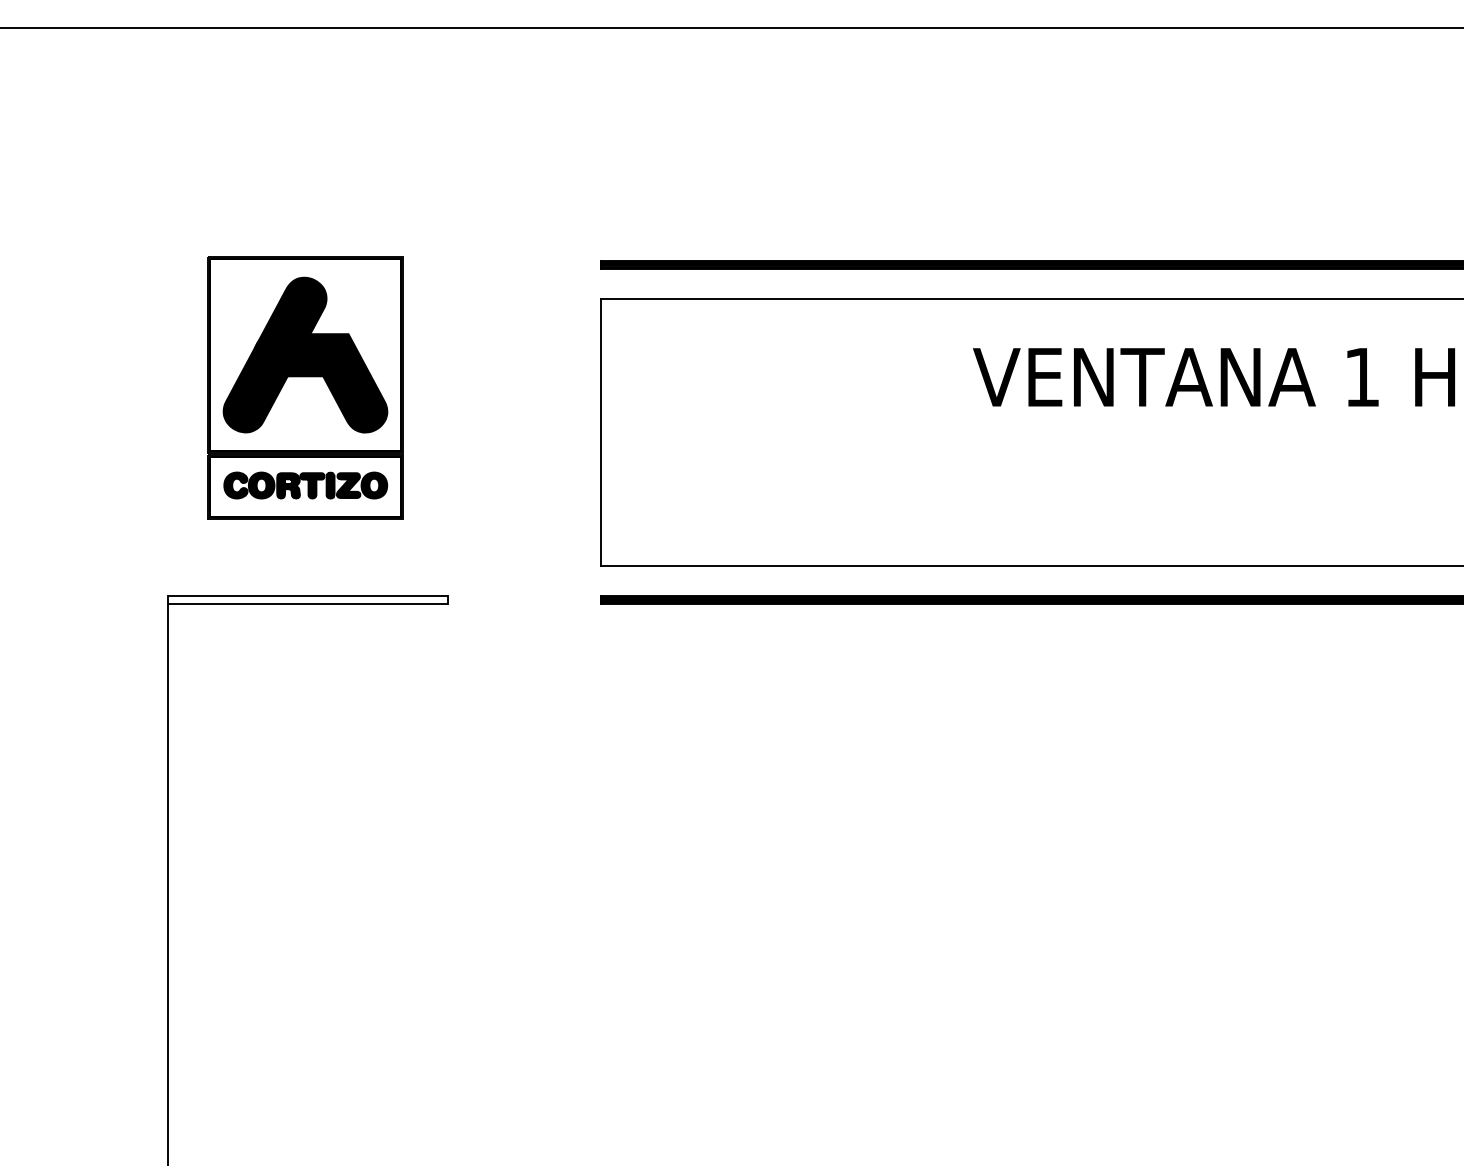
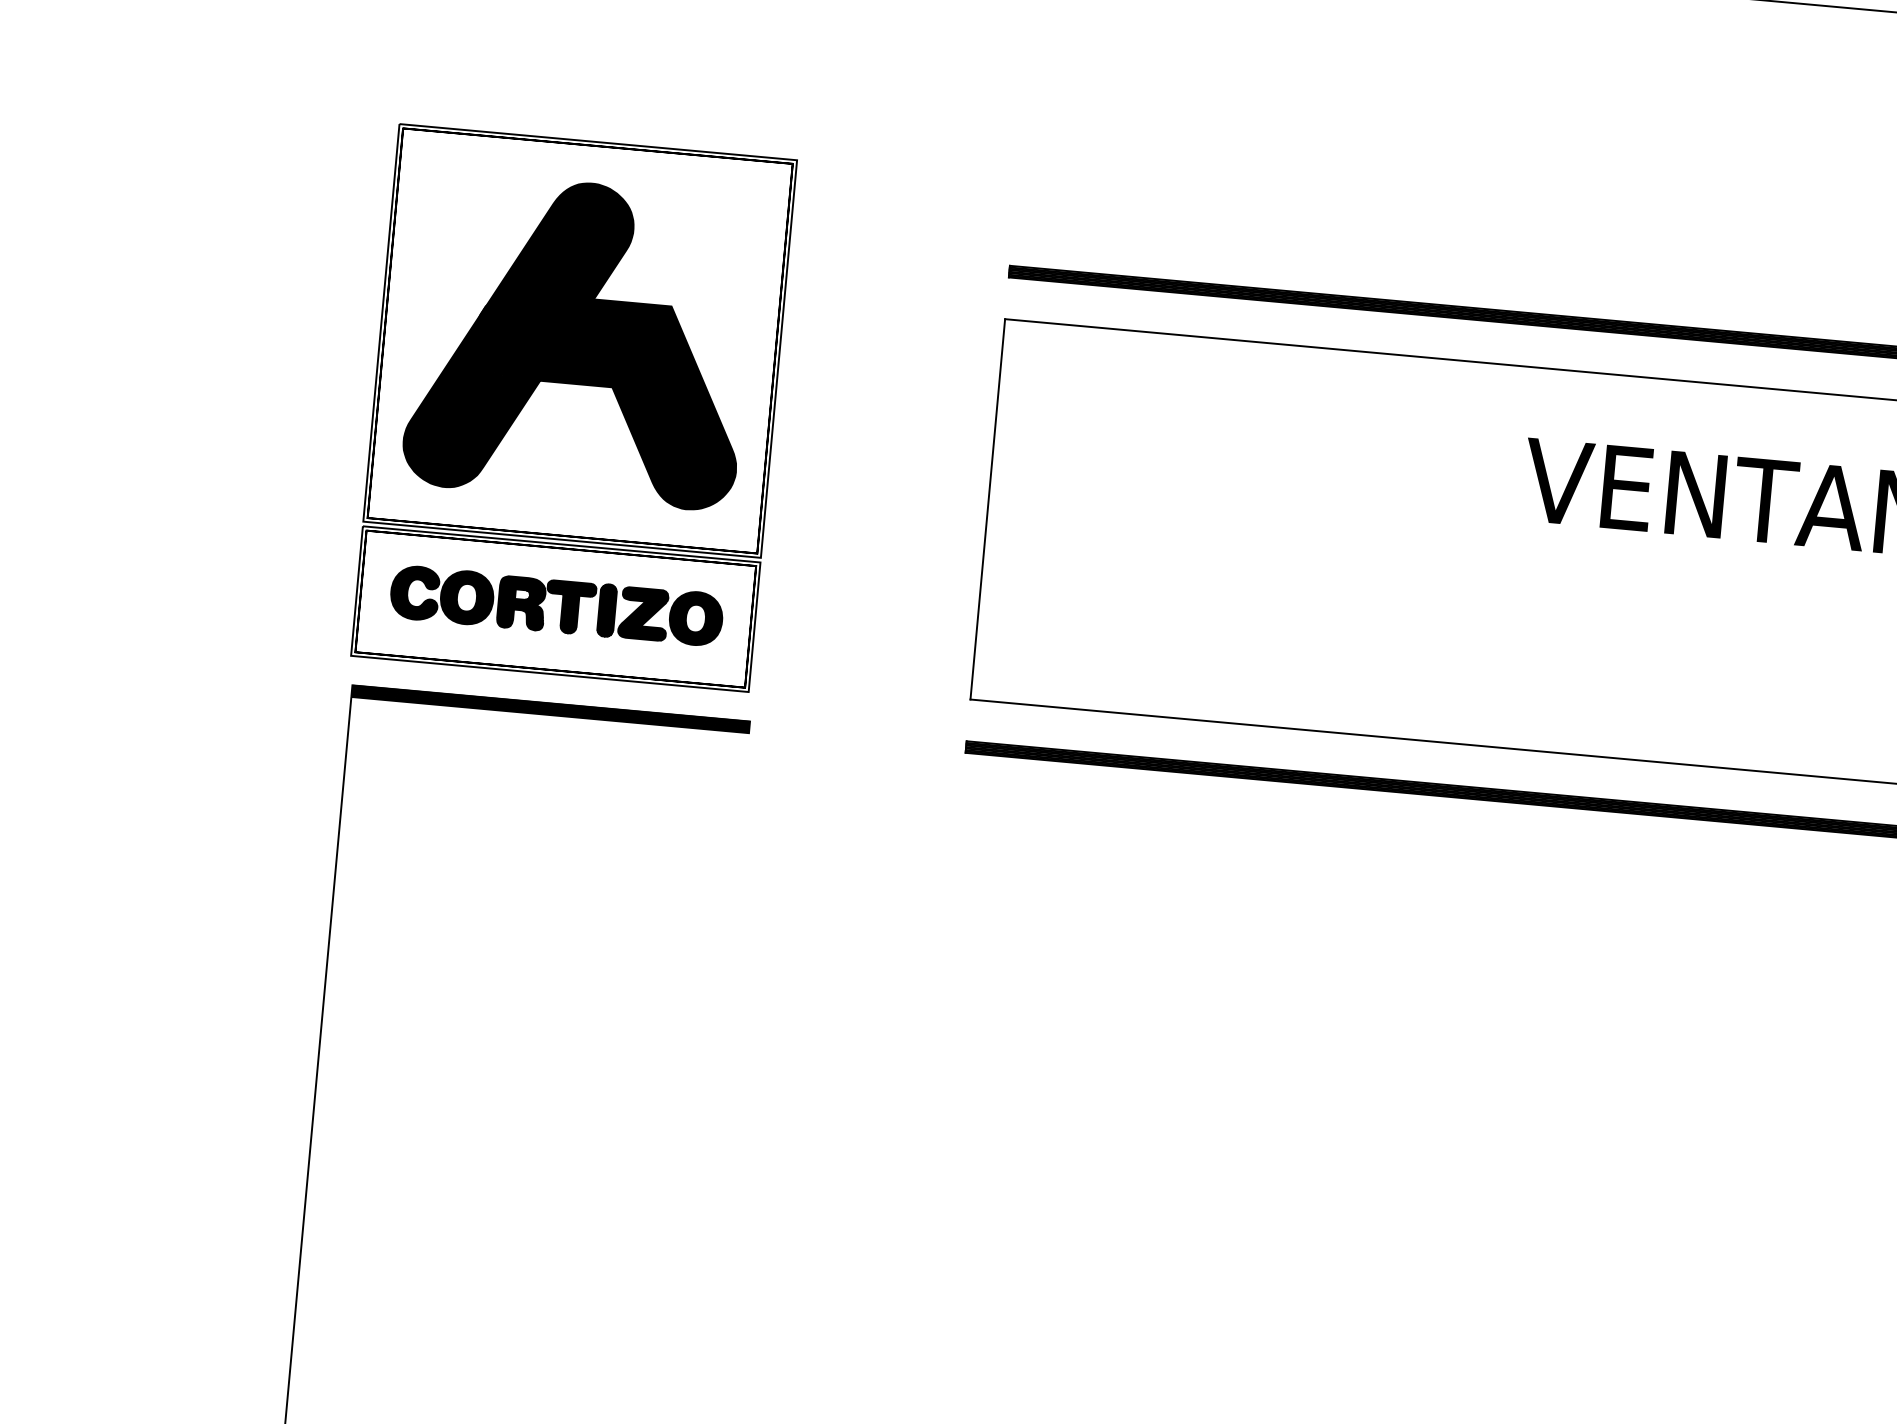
part: (305, 387) -> (574, 407), size x1.43
hatch: (308, 599) -> (551, 708), added

